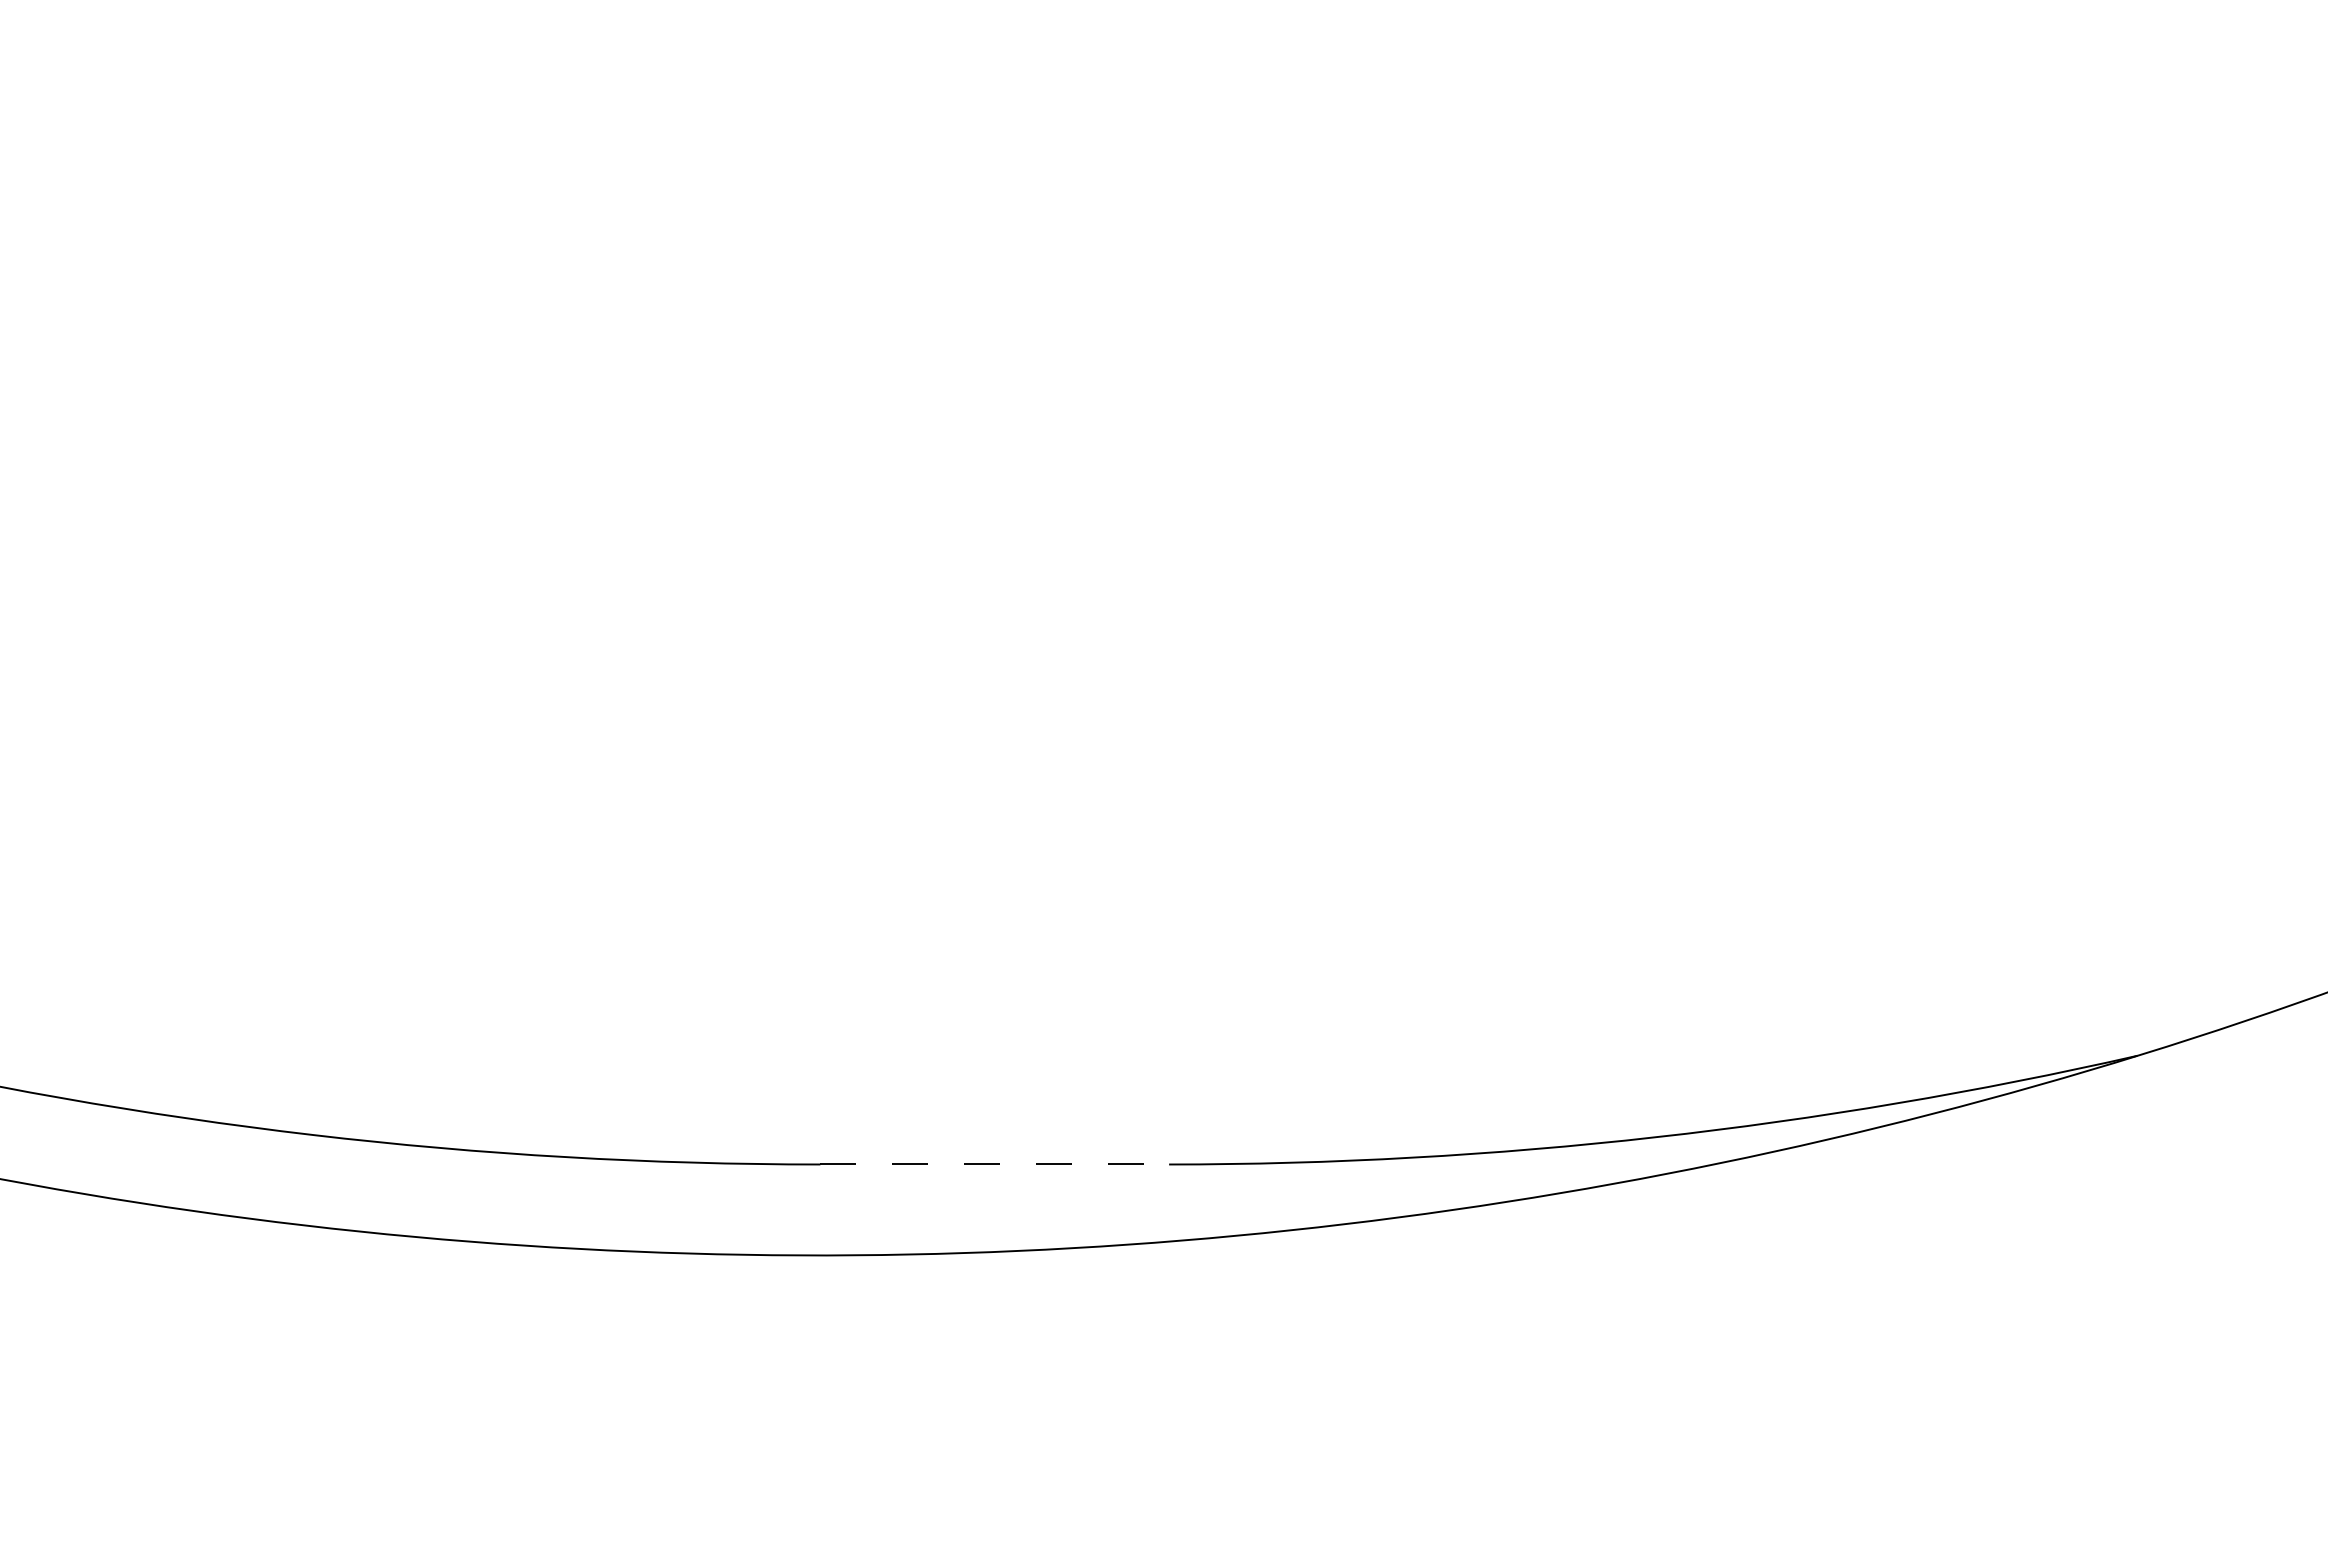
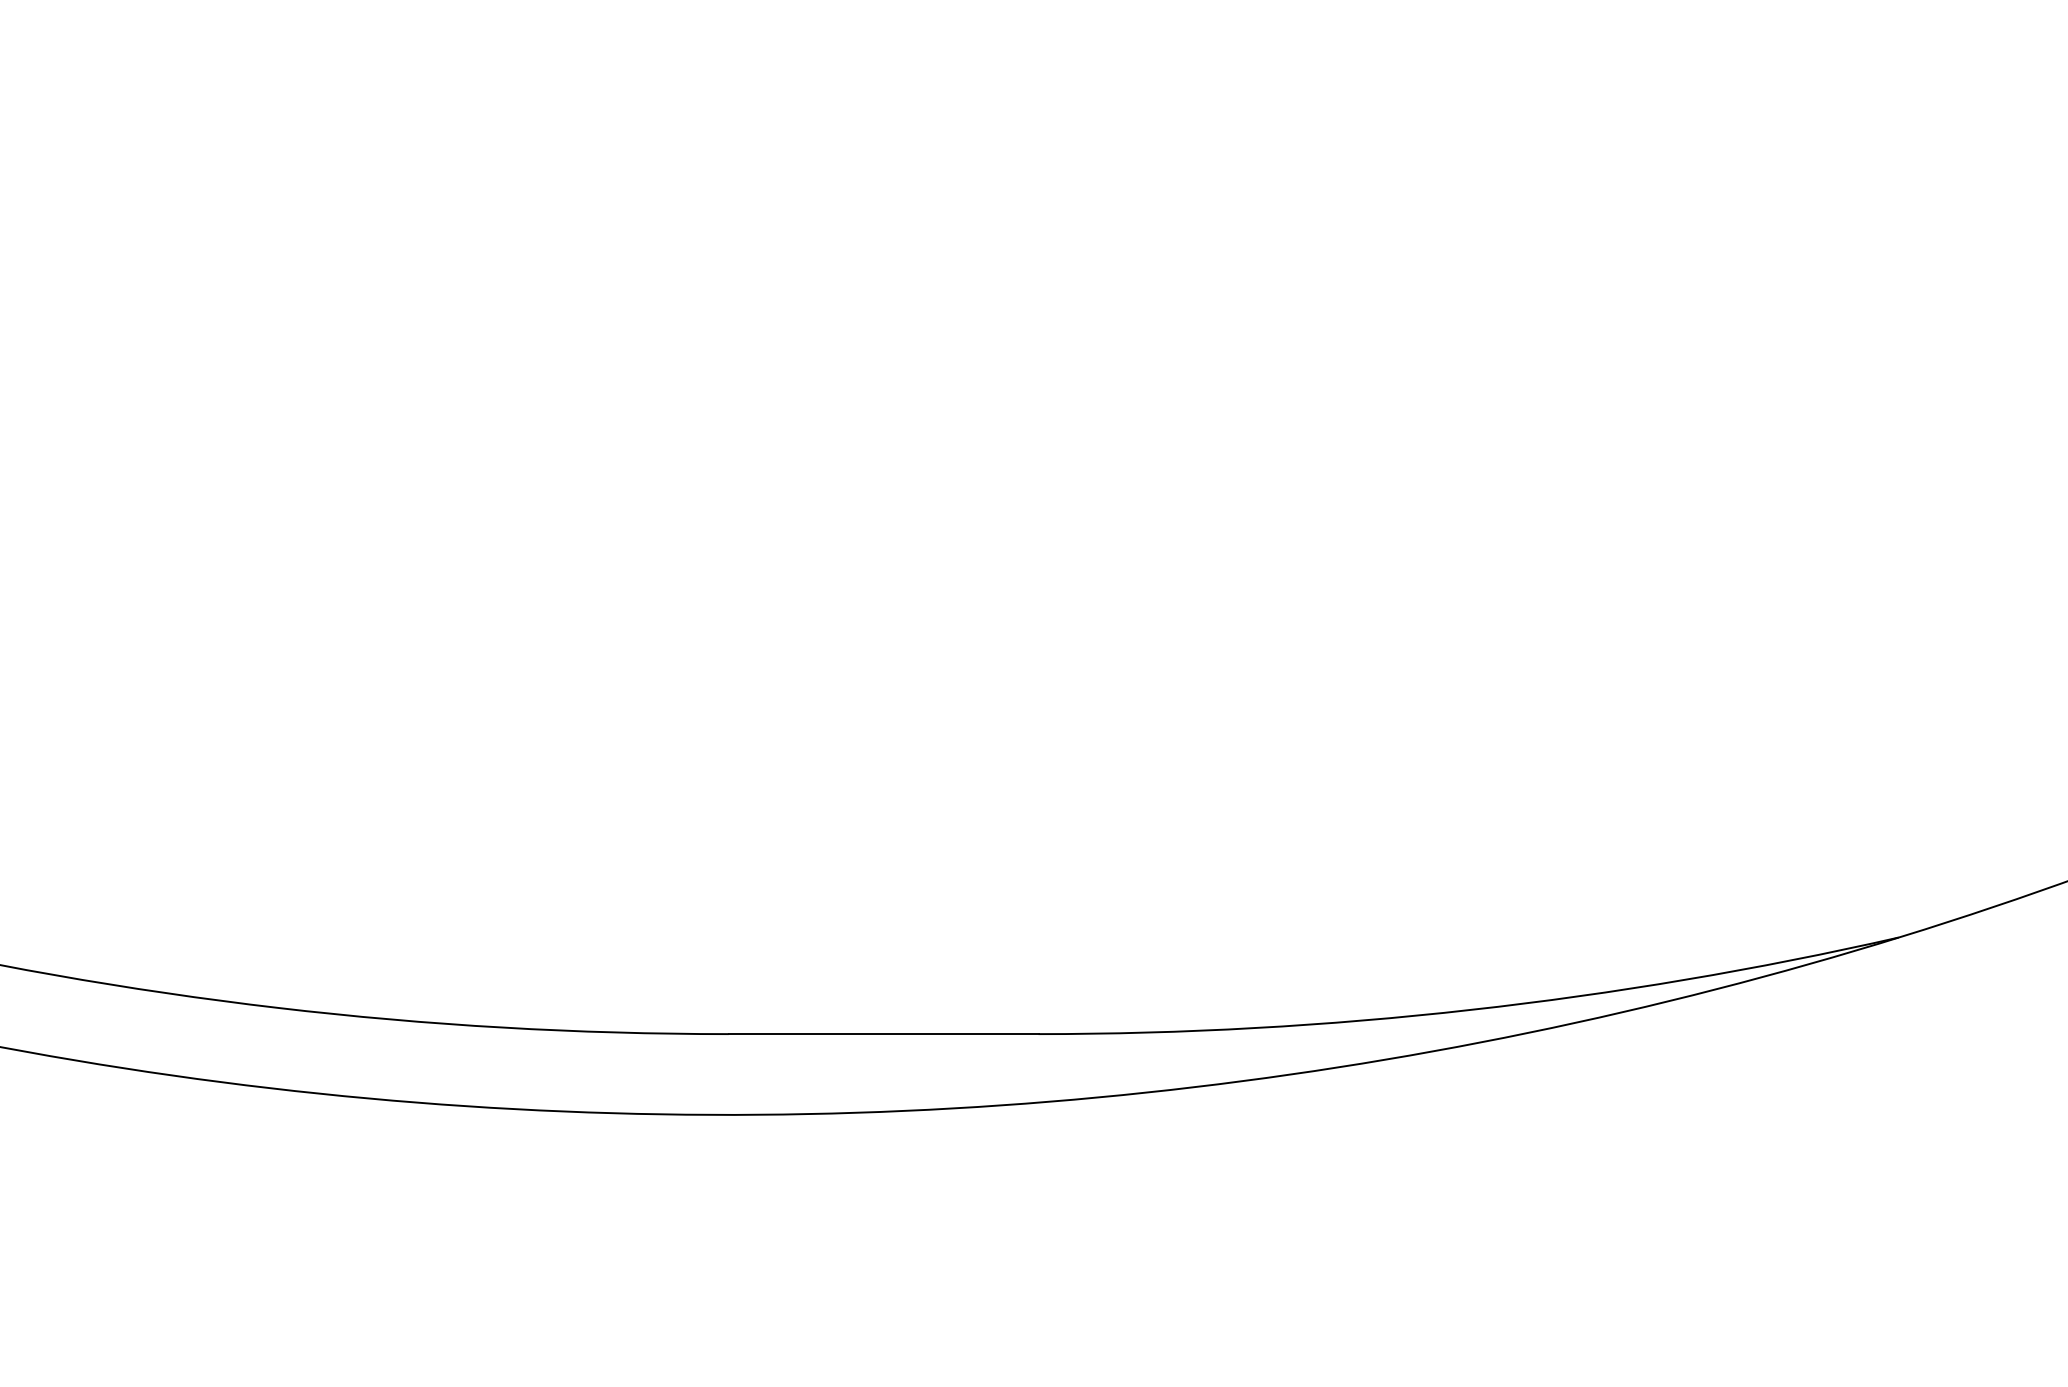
line: (995, 1164) -> (884, 1034), dashed -> solid

